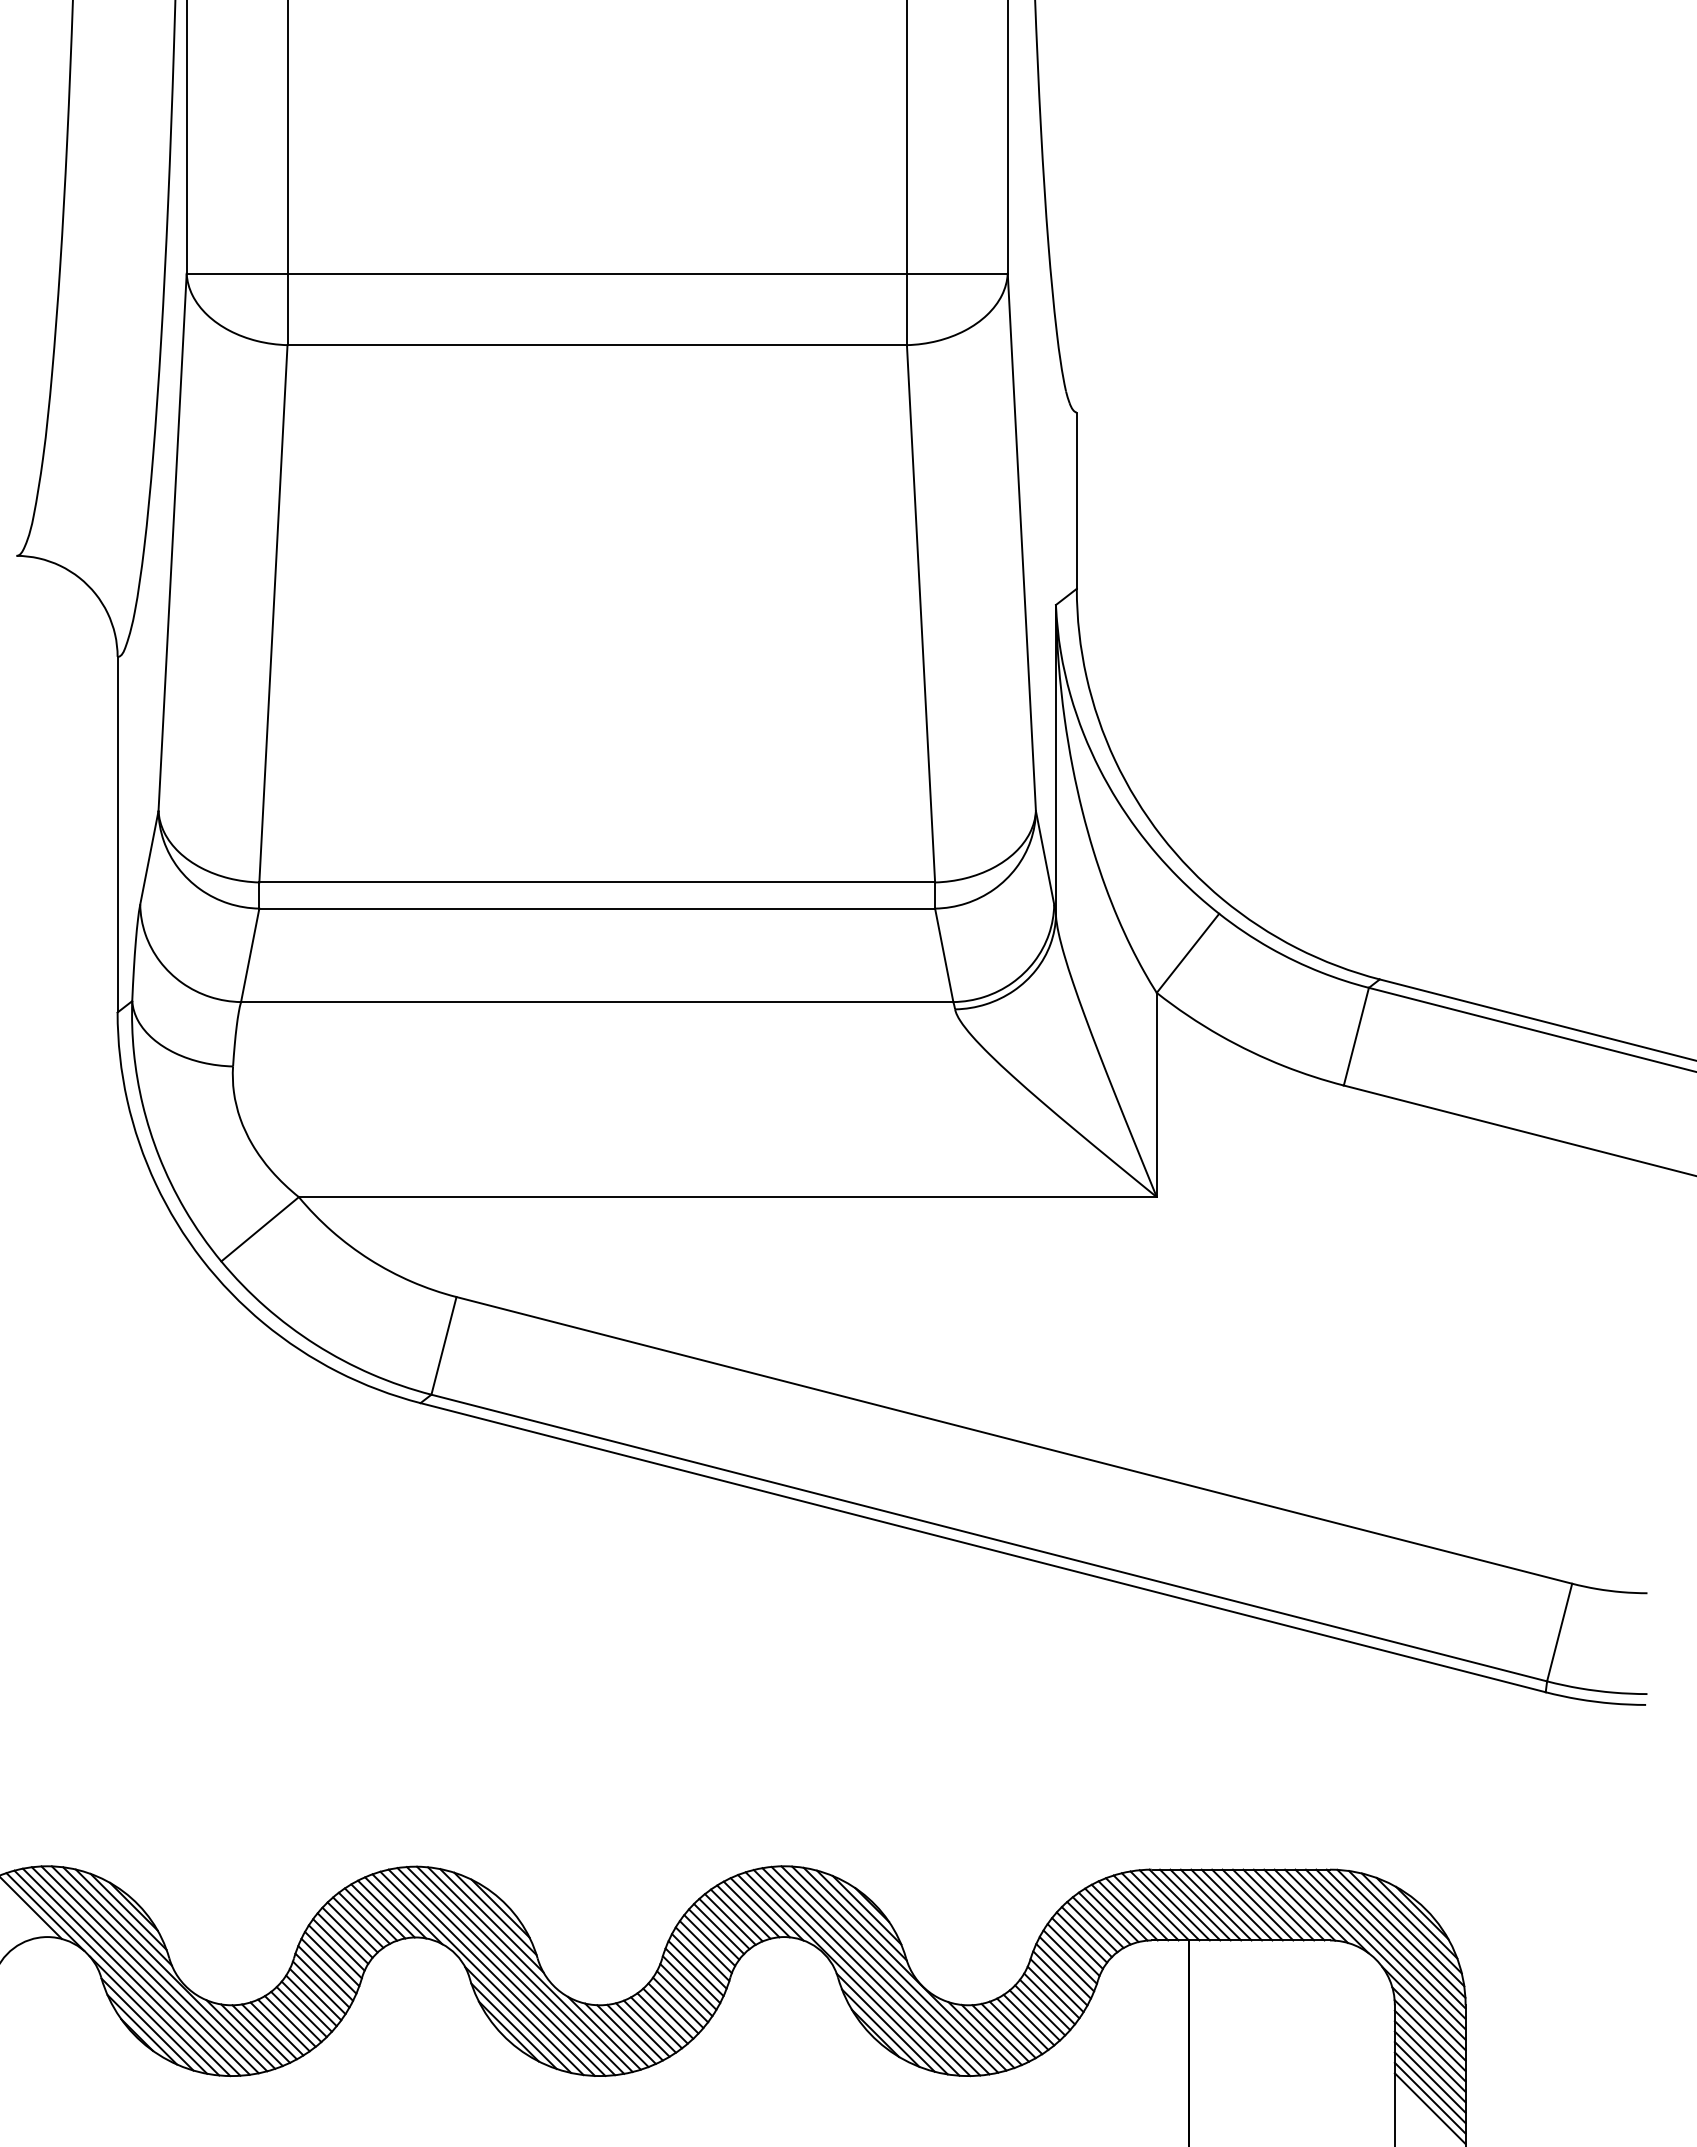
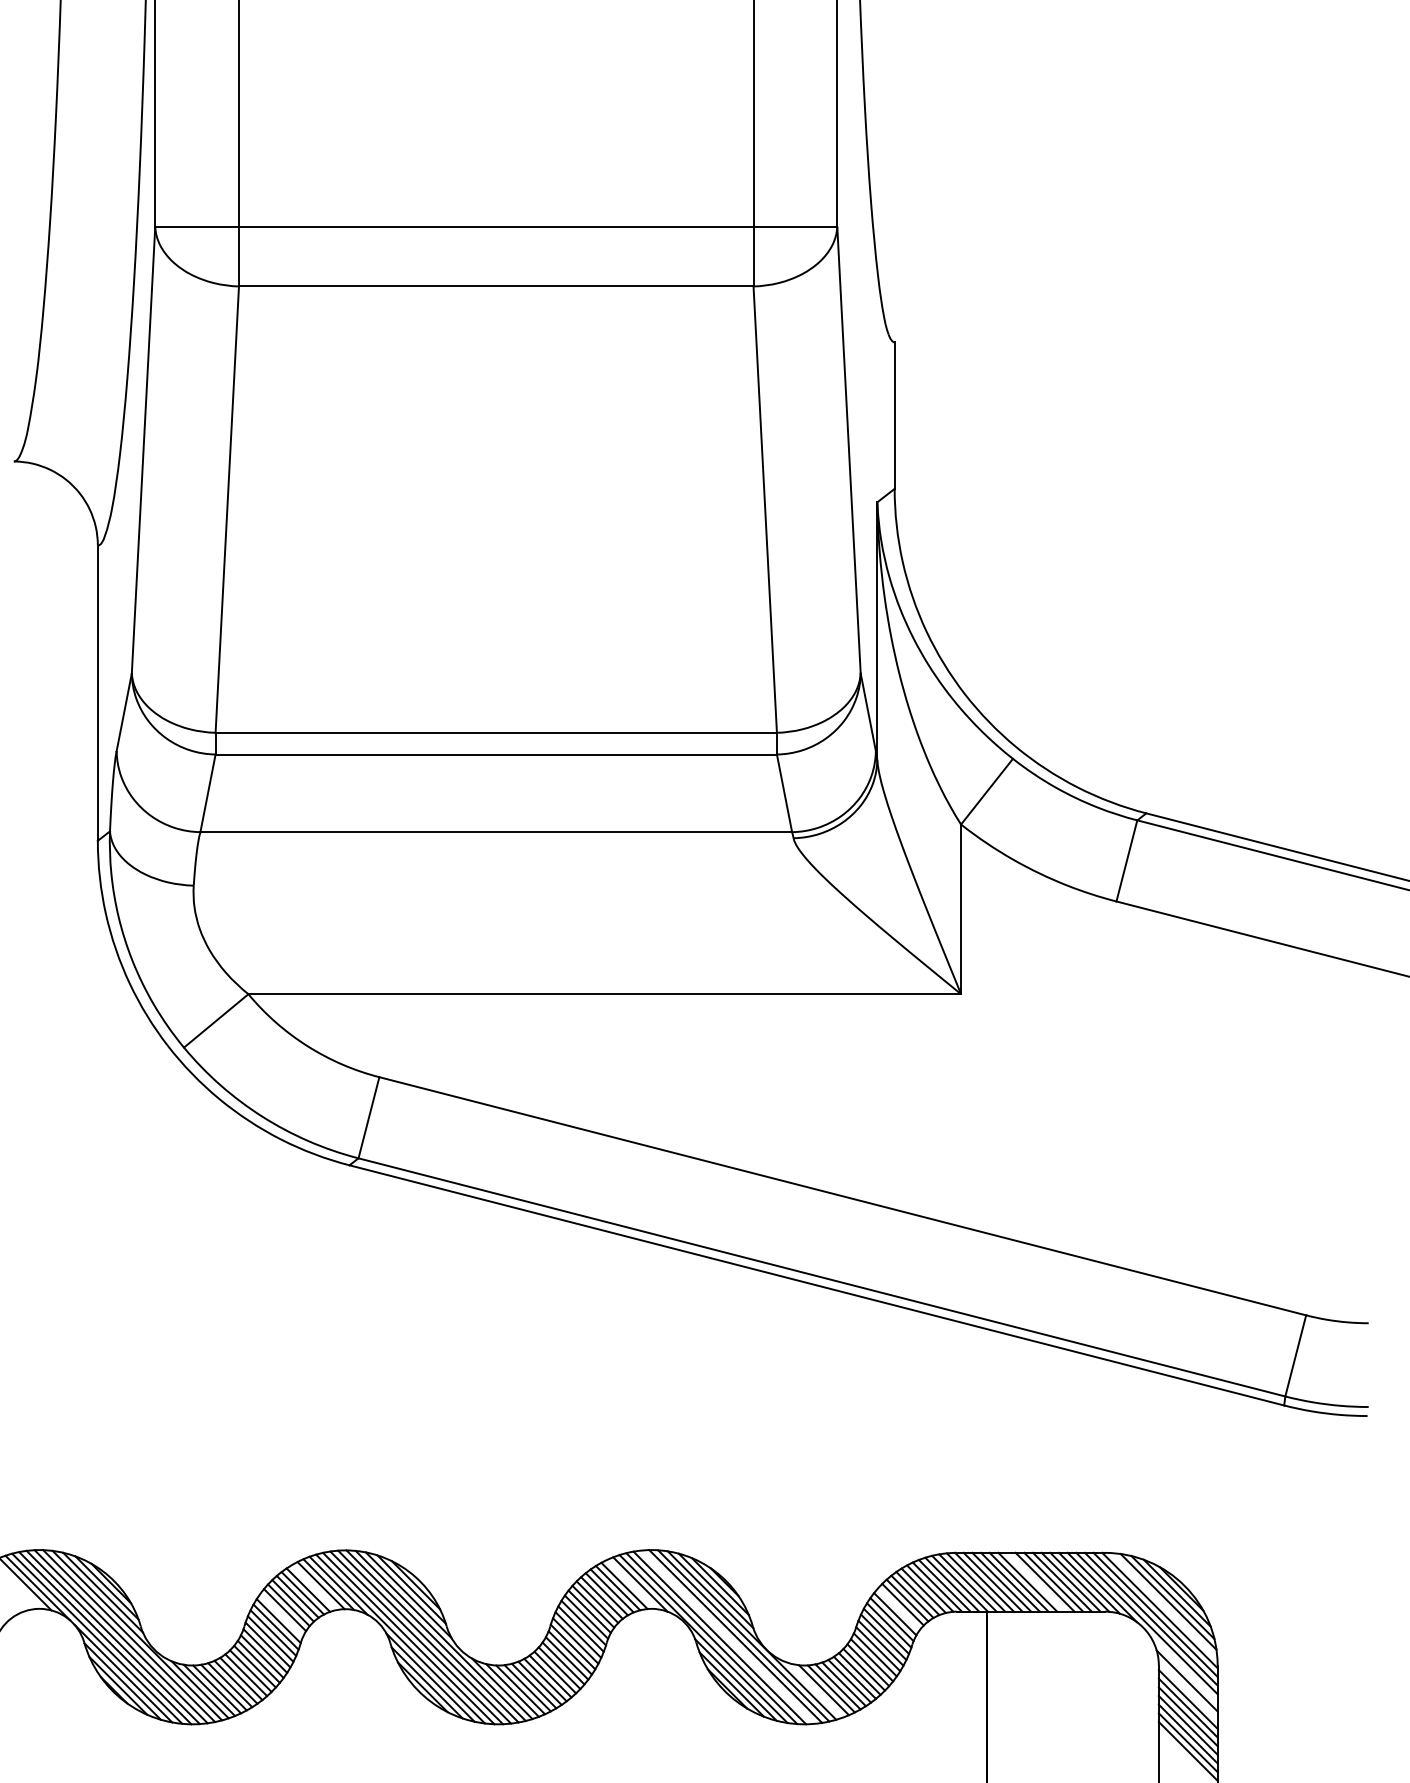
line: (1247, 1904) -> (1036, 1581), removed
line: (759, 1907) -> (631, 1584), removed
line: (378, 1911) -> (314, 1587), removed
line: (1401, 1933) -> (1164, 1605), removed
line: (1081, 1937) -> (898, 1609), removed
line: (338, 1944) -> (281, 1615), removed
line: (875, 1970) -> (727, 1636), removed
line: (1423, 2008) -> (1182, 1668), removed
line: (981, 2035) -> (815, 1690), removed
line: (1429, 2035) -> (1187, 1690), removed

